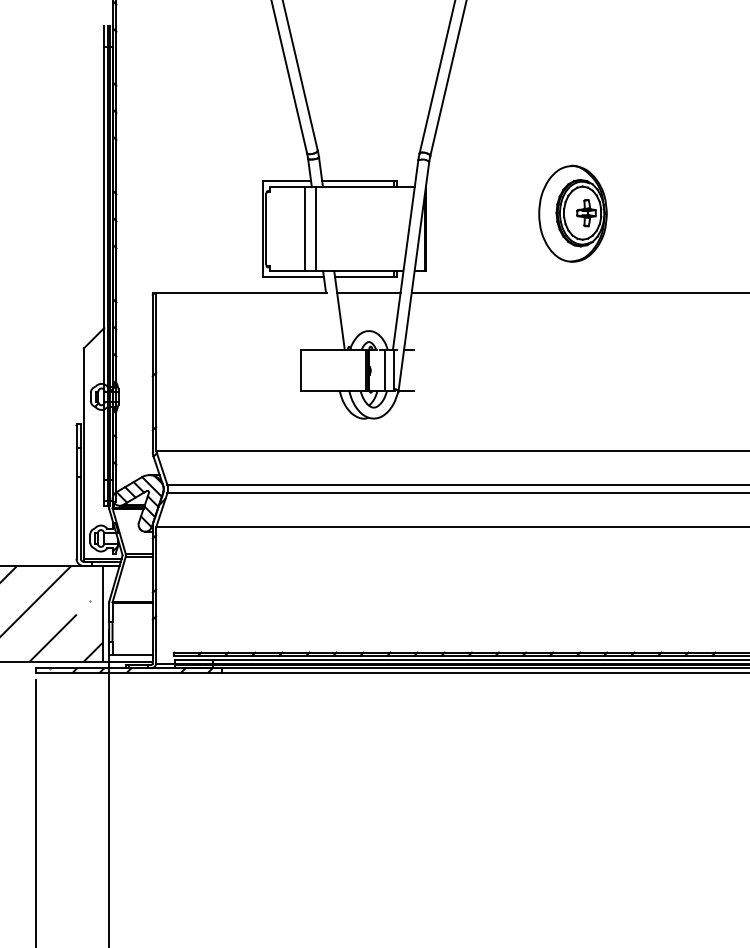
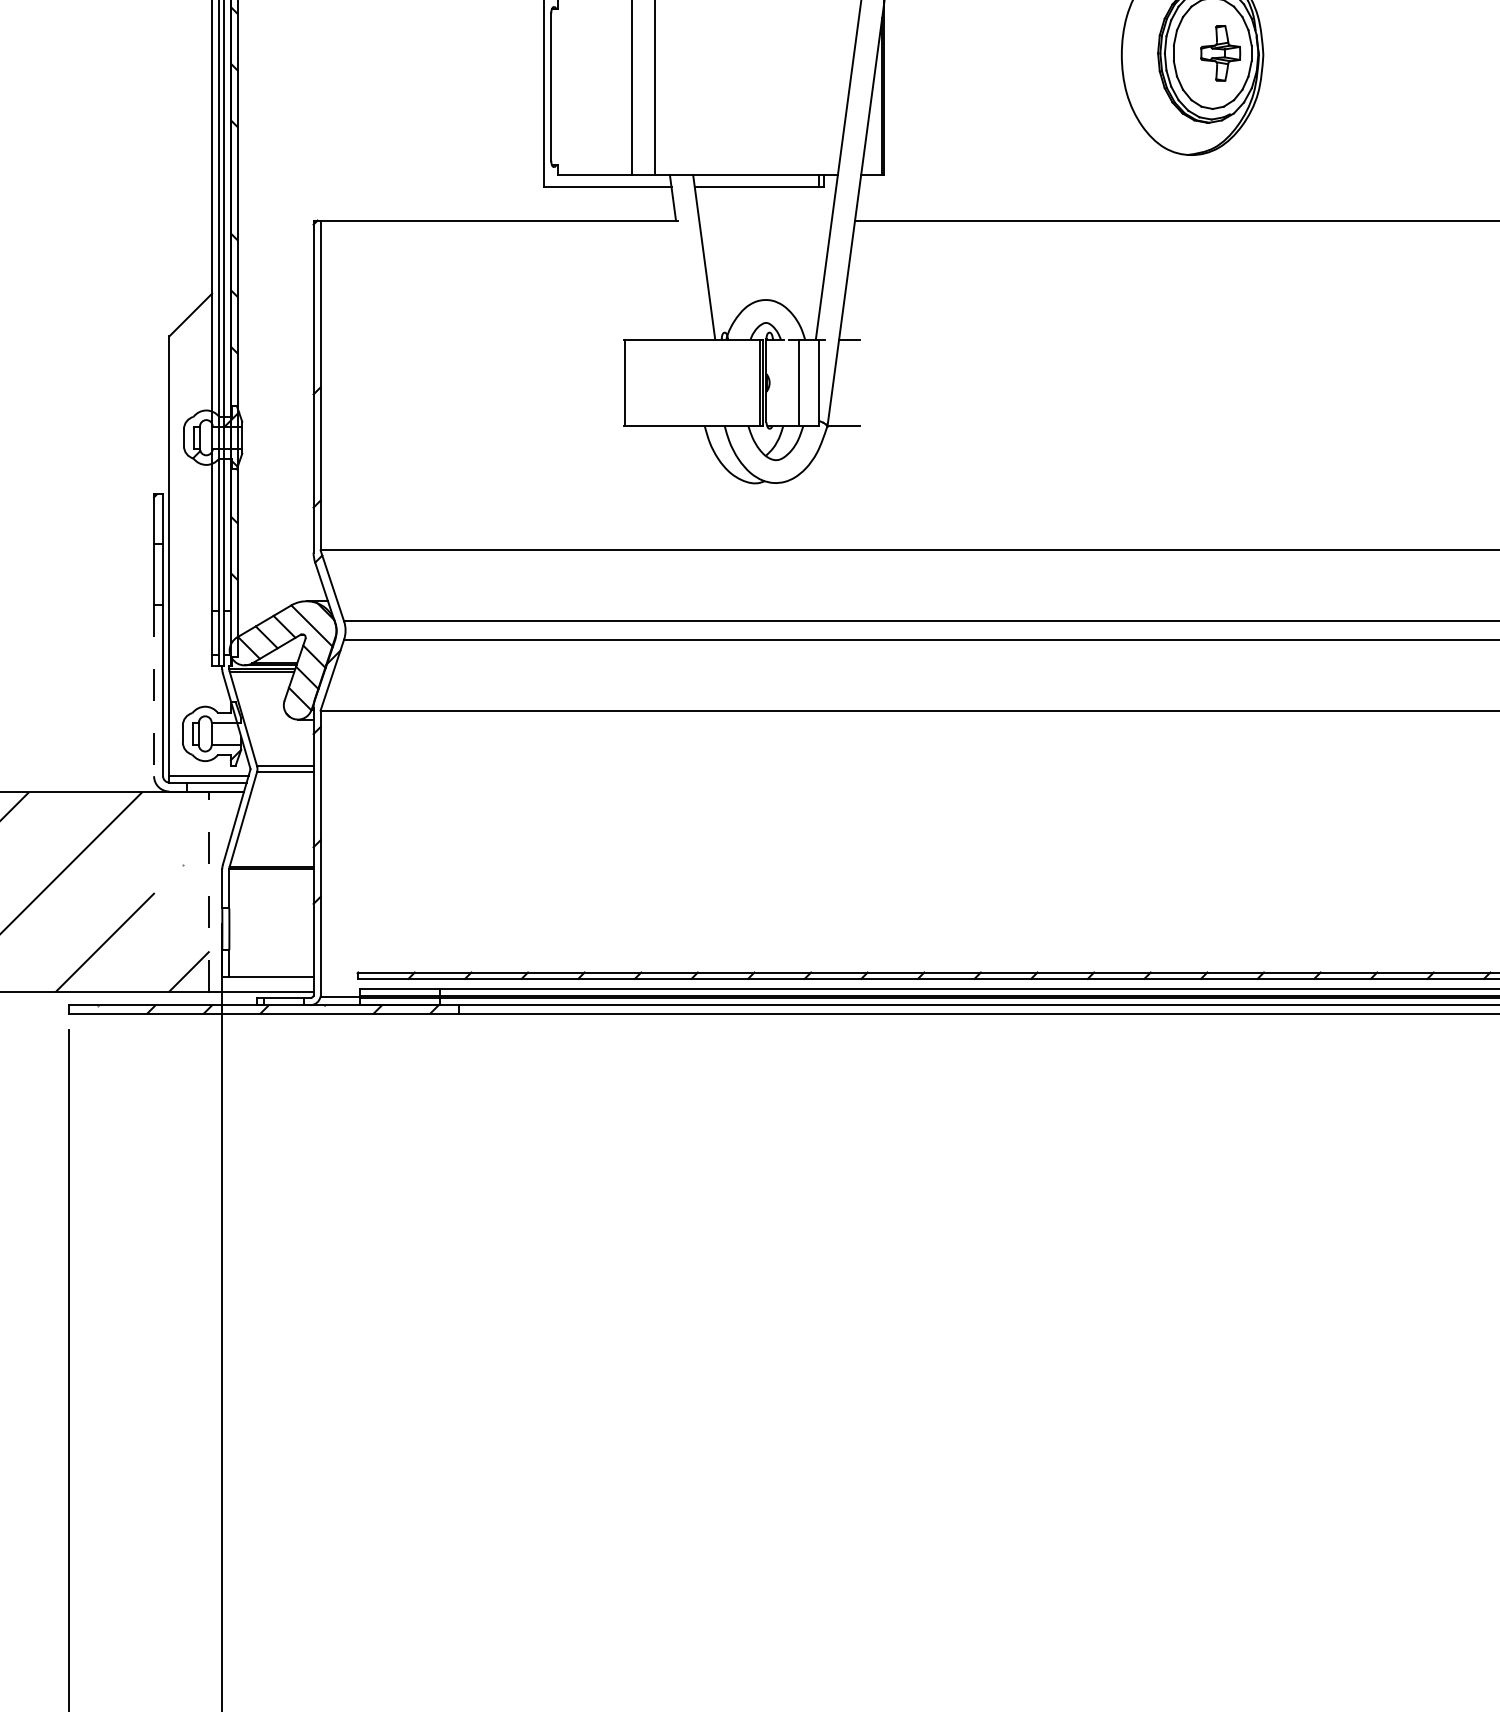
line: (368, 293) -> (764, 221), removed
line: (76, 517) -> (154, 689), solid -> dashed
line: (103, 614) -> (210, 892), solid -> dashed

